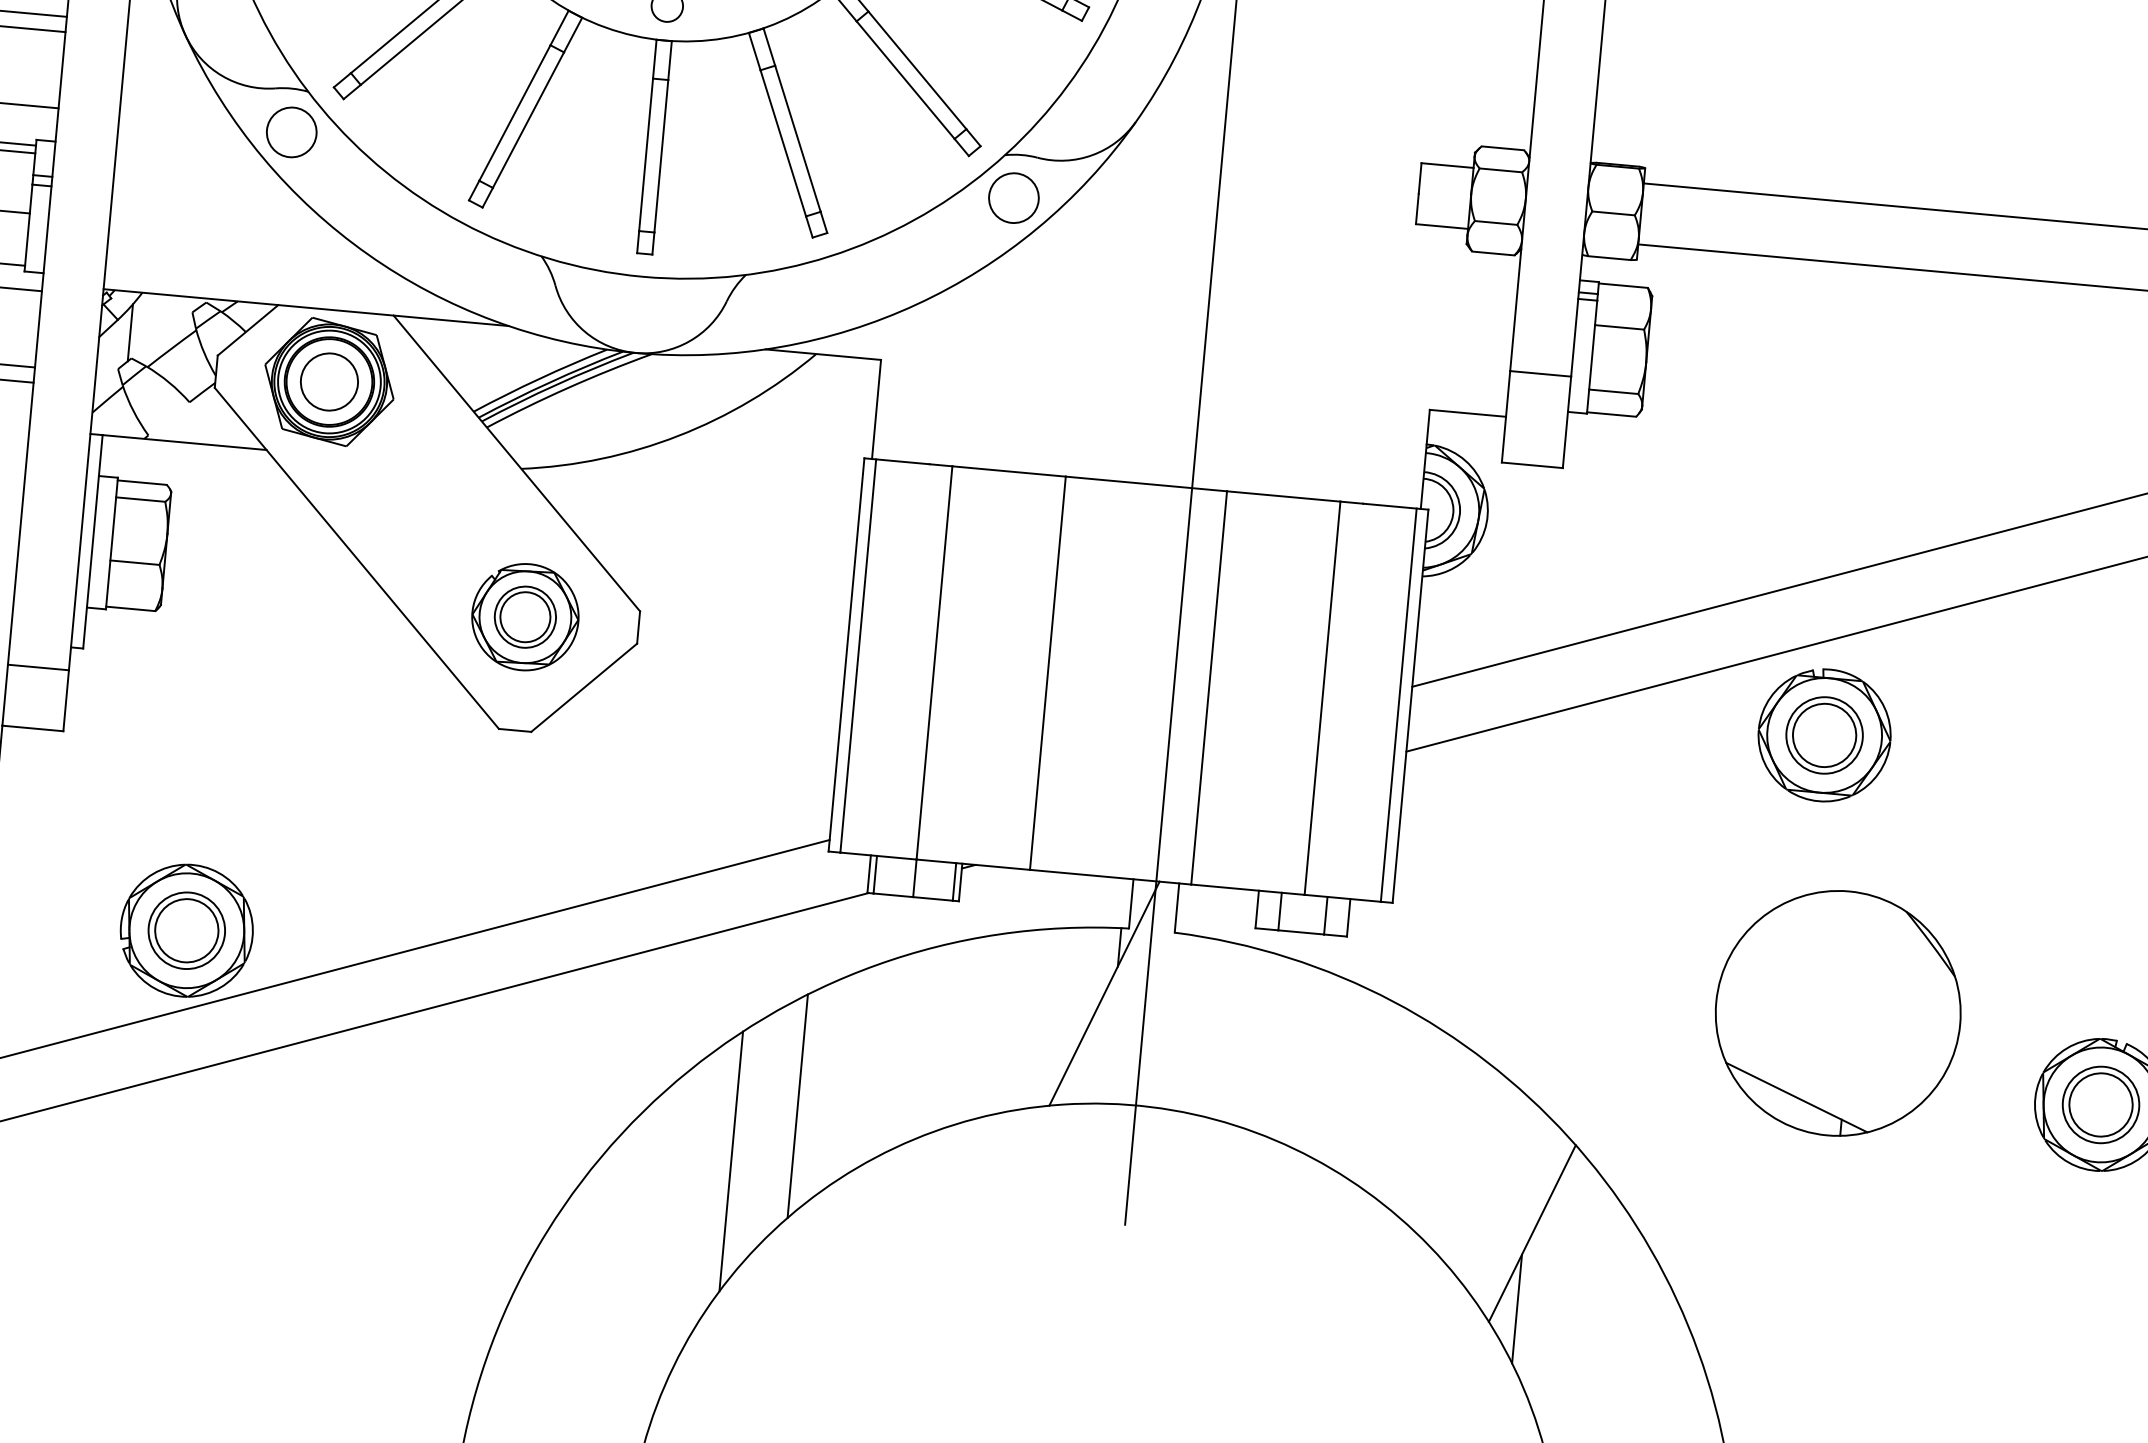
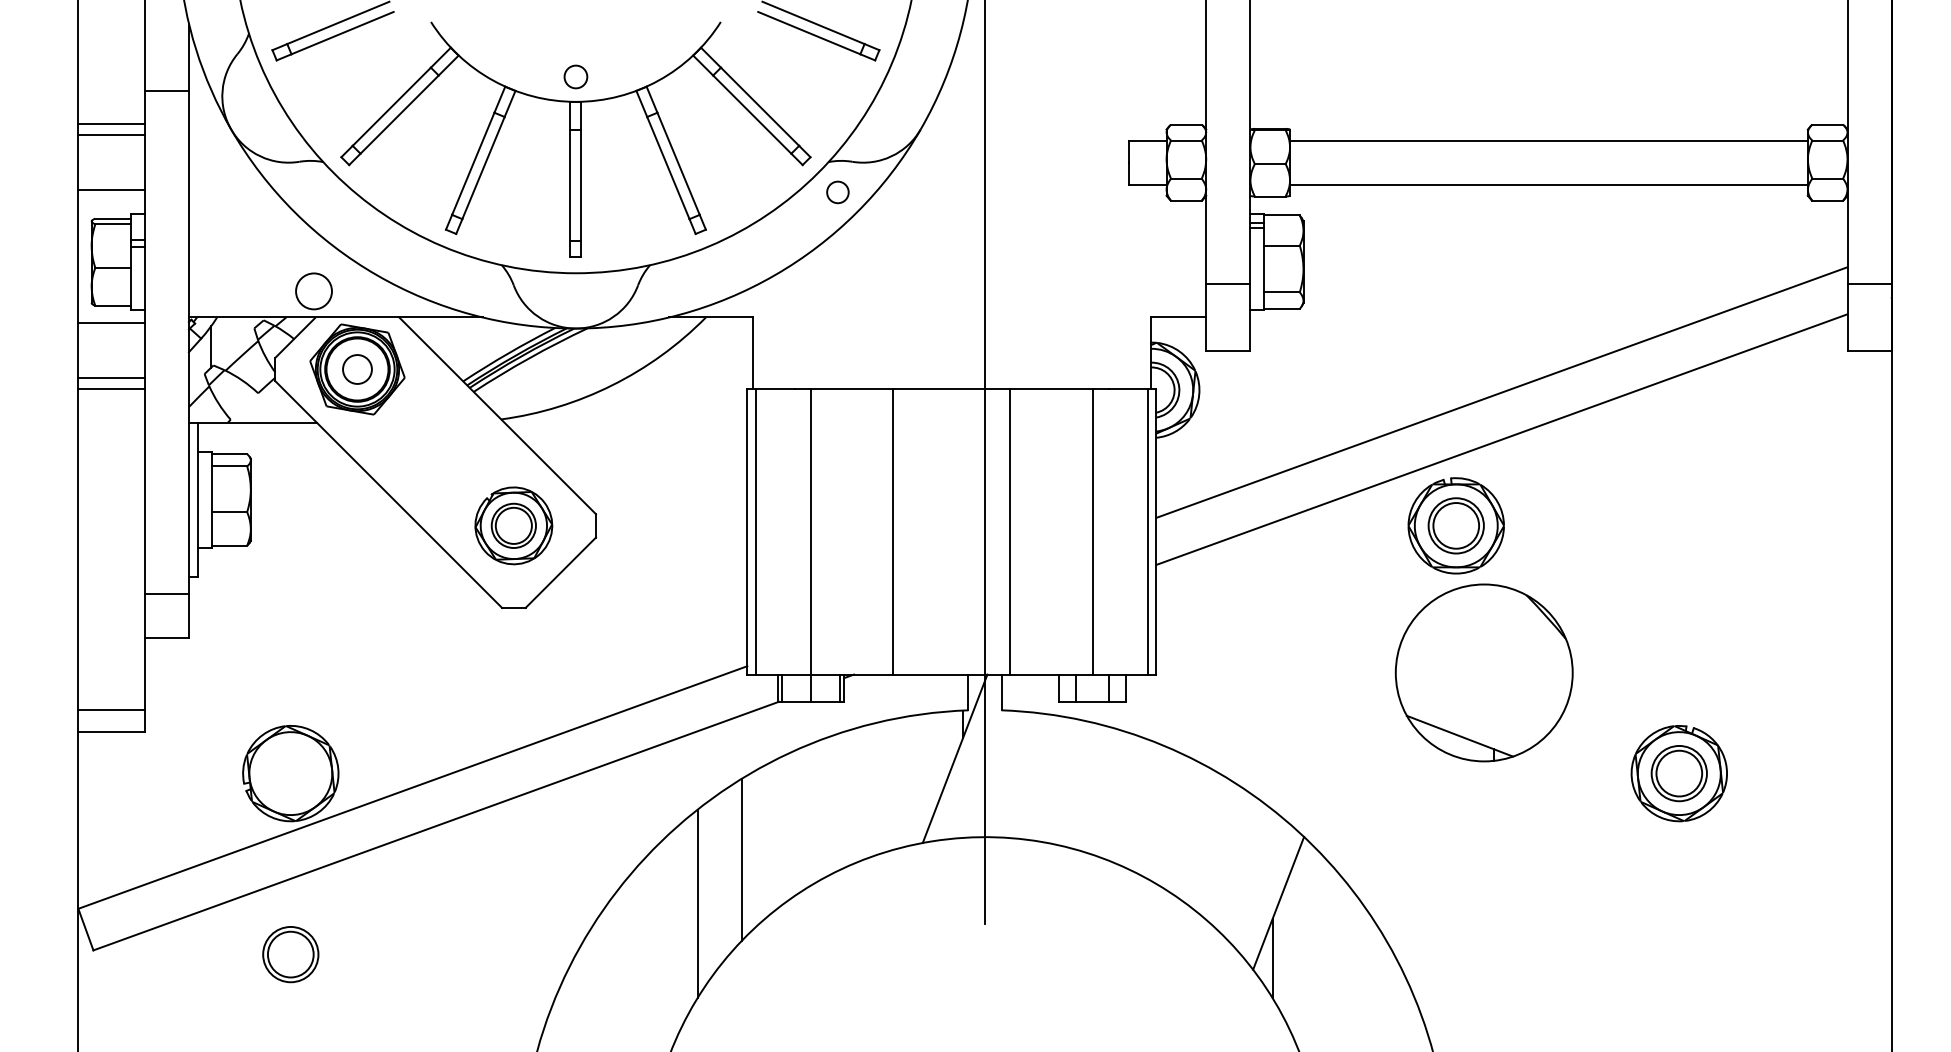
circle: (291, 132) -> (313, 291), moved
circle: (1013, 198) -> (837, 192), size x0.6
circle: (329, 382) -> (357, 369), size x0.7
part: (186, 930) -> (290, 954), moved
part: (1837, 1012) -> (1483, 672), moved

